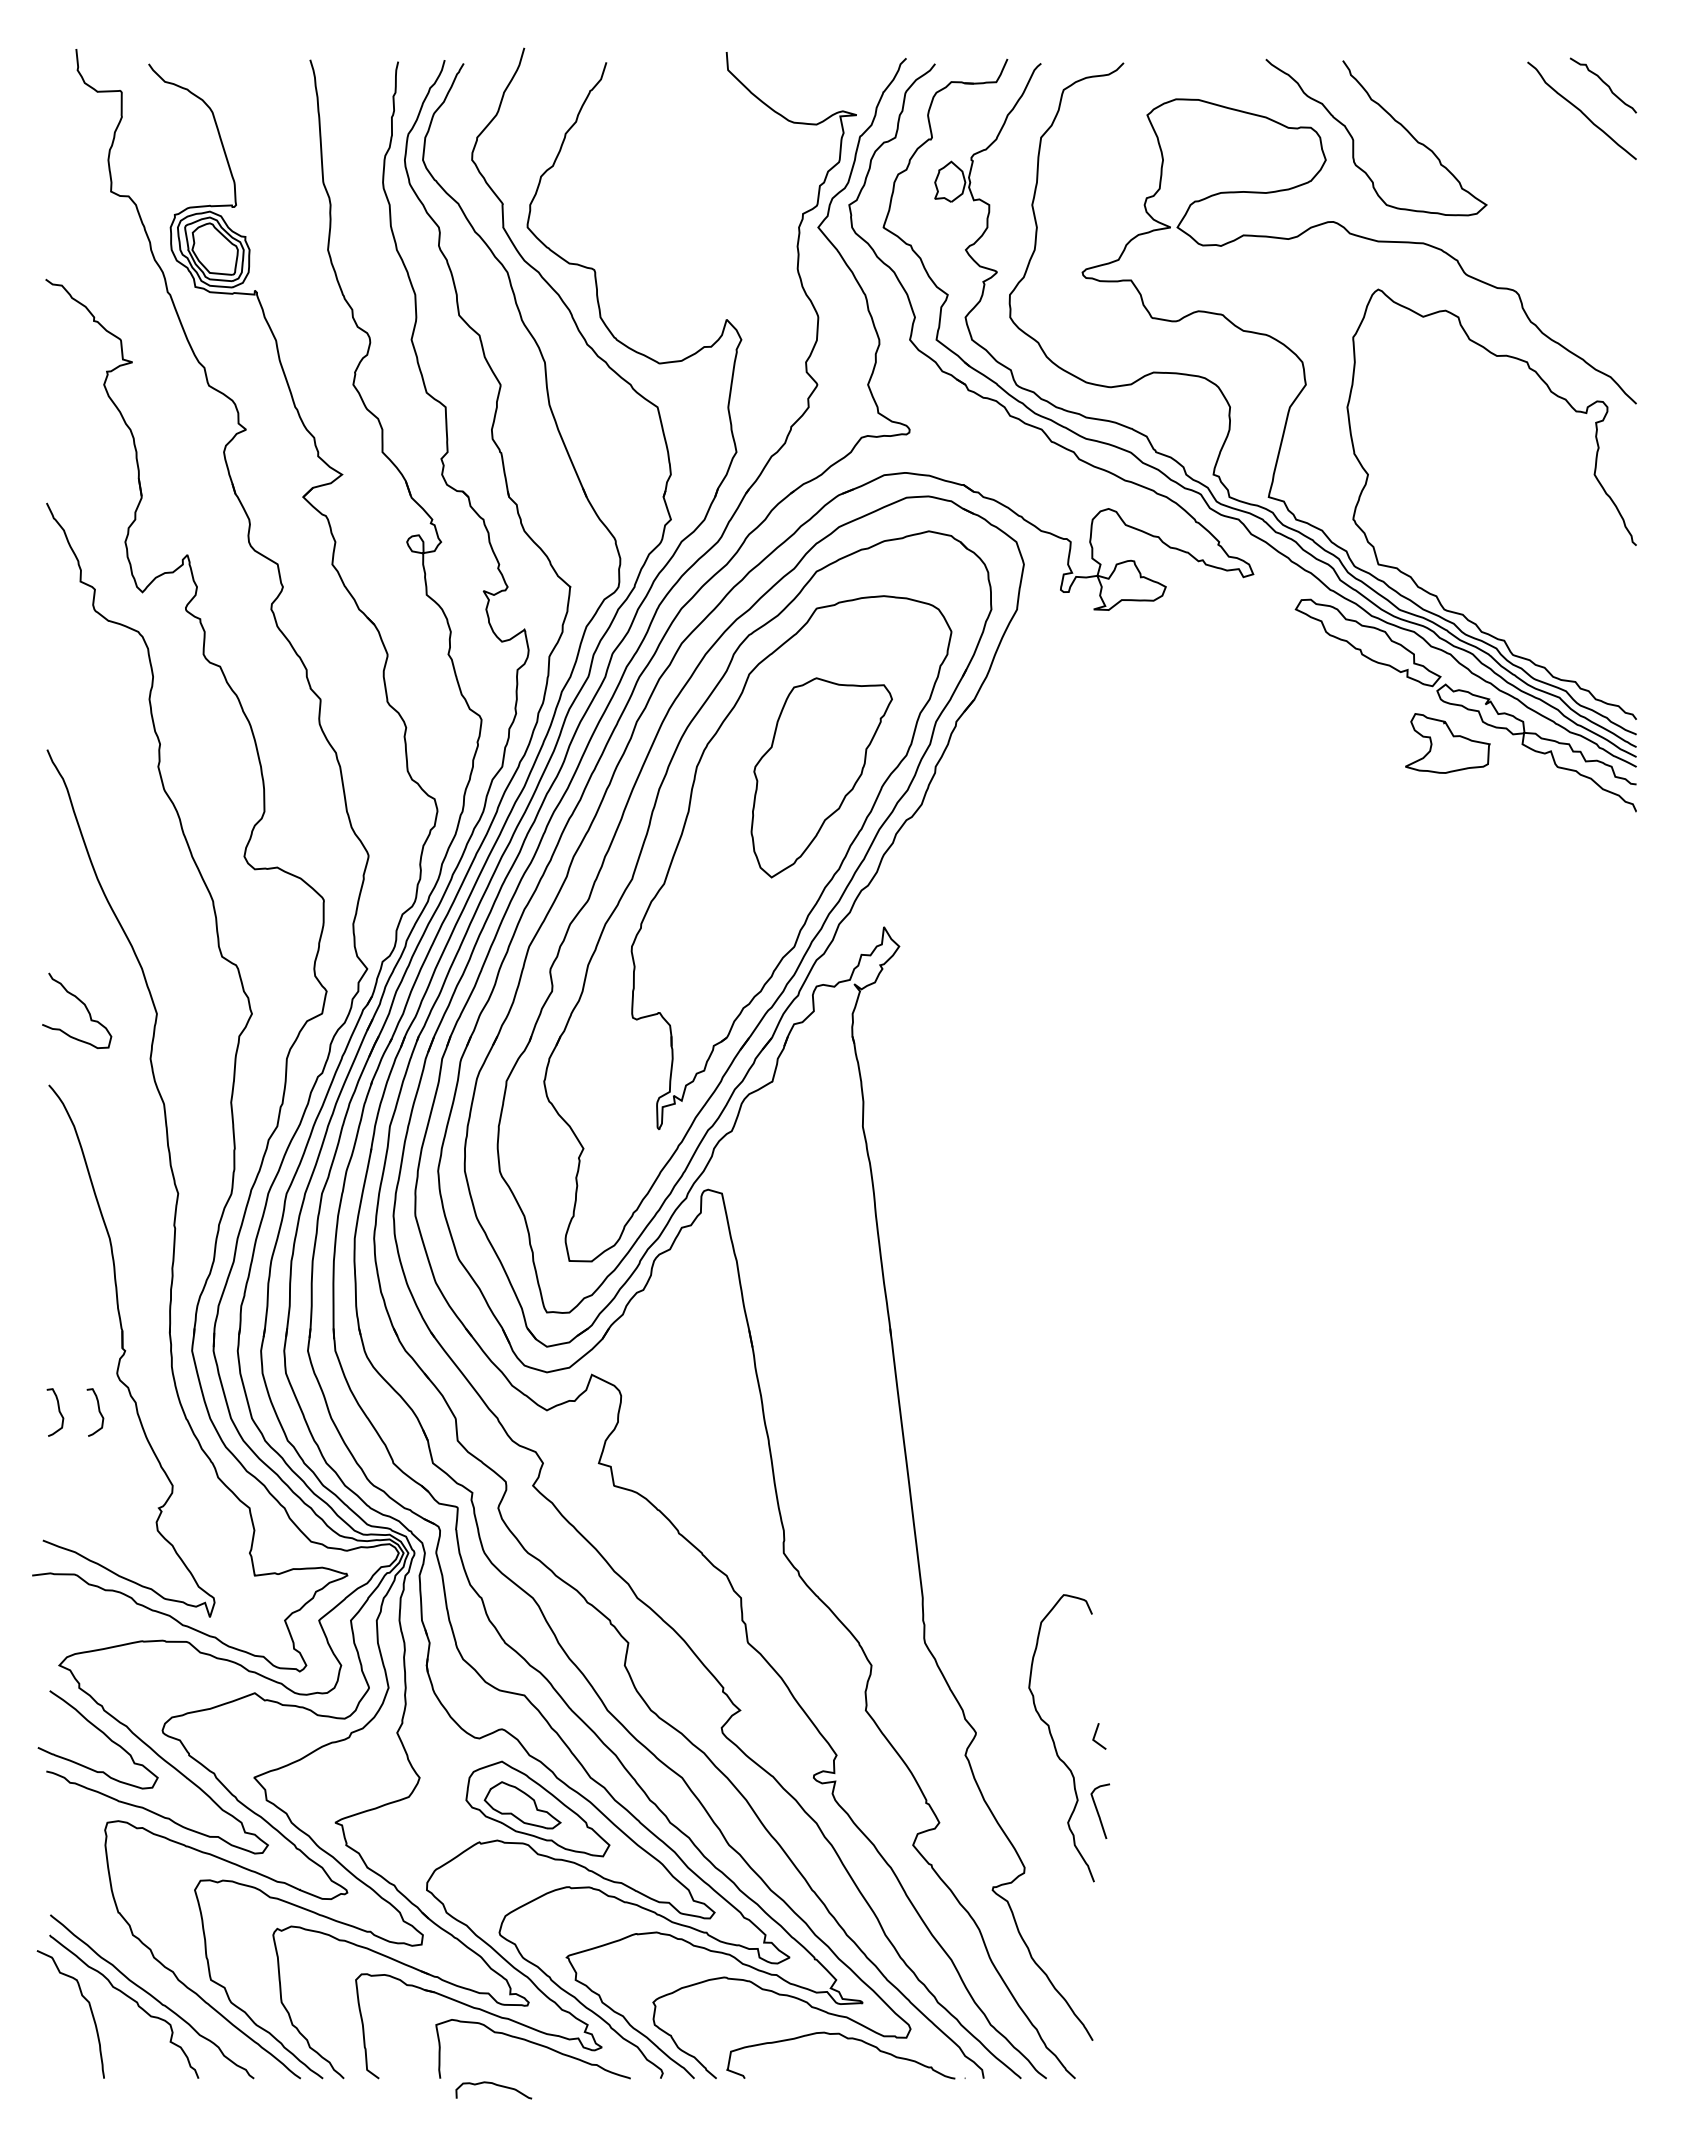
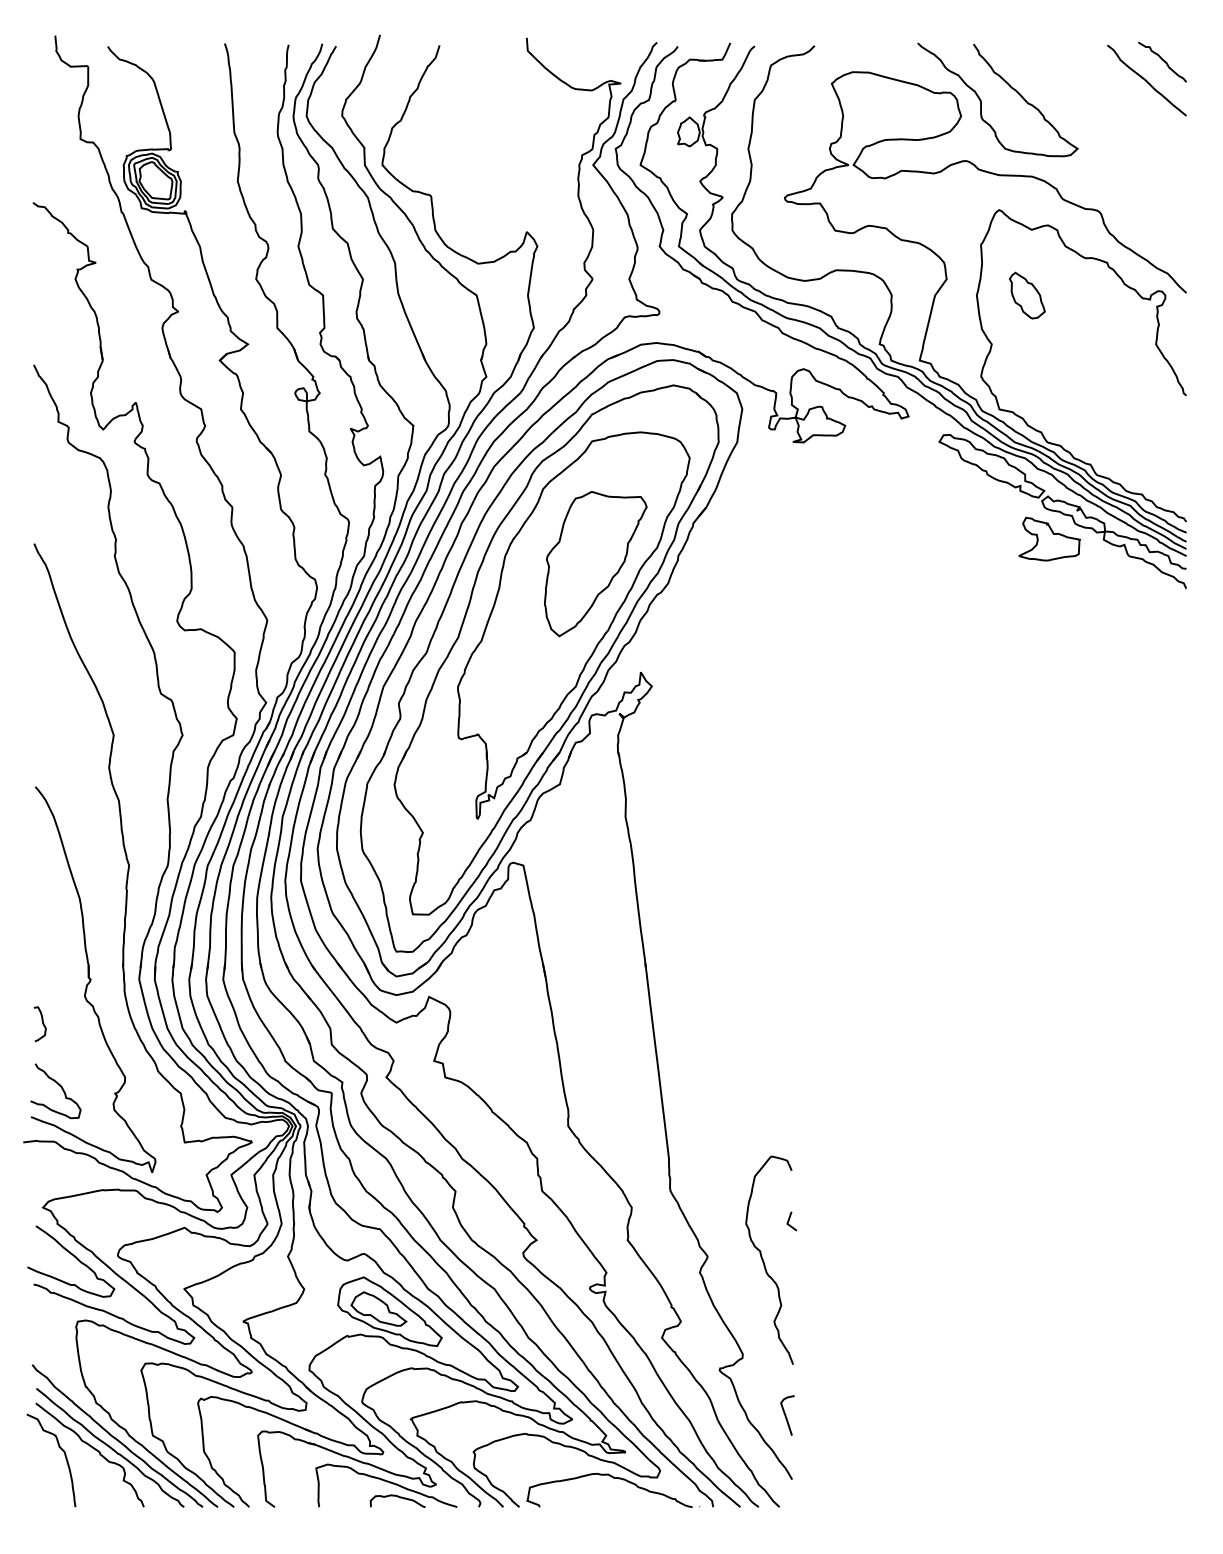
part: (1417, 407) -> (1027, 295), added
curve: (84, 1006) -> (61, 1088), moved
curve: (98, 1411) -> (71, 1023), removed
line: (1095, 1736) -> (789, 1221), moved
curve: (1098, 1811) -> (786, 1415), moved
curve: (160, 1983) -> (116, 1438), added
curve: (495, 2085) -> (399, 1497), moved

